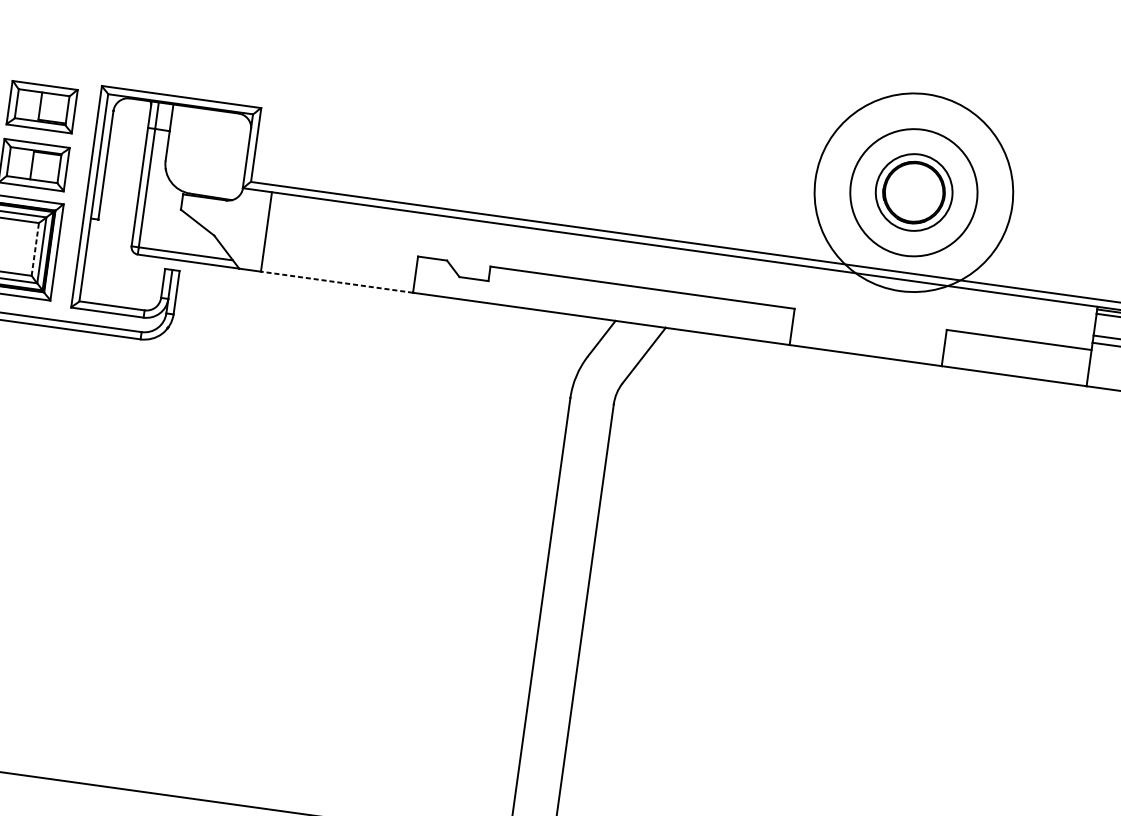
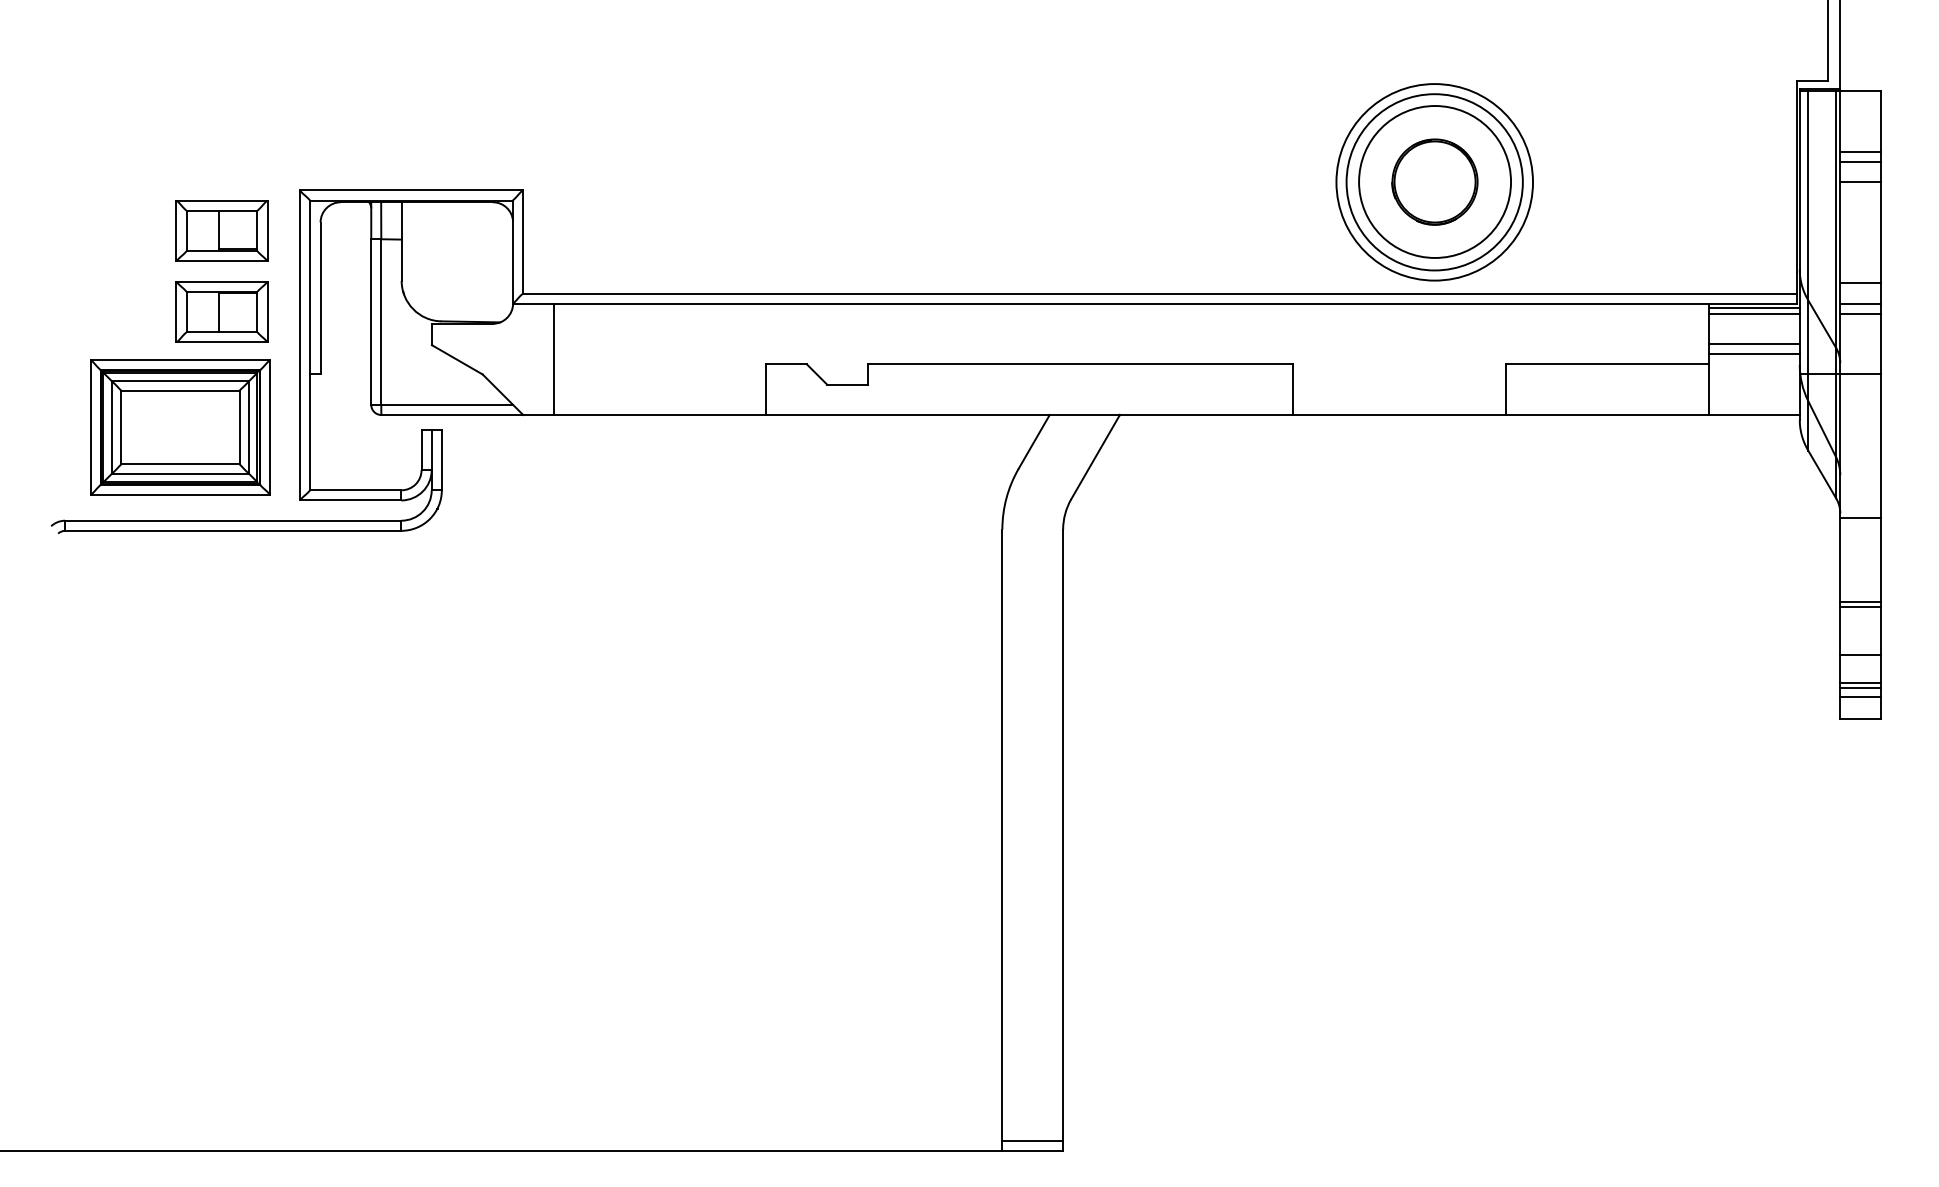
circle: (913, 192) -> (1434, 182), size x0.71
circle: (914, 192) -> (1435, 181), size x1.43
line: (35, 249) -> (239, 427), dashed -> solid
line: (336, 282) -> (659, 415), dashed -> solid

